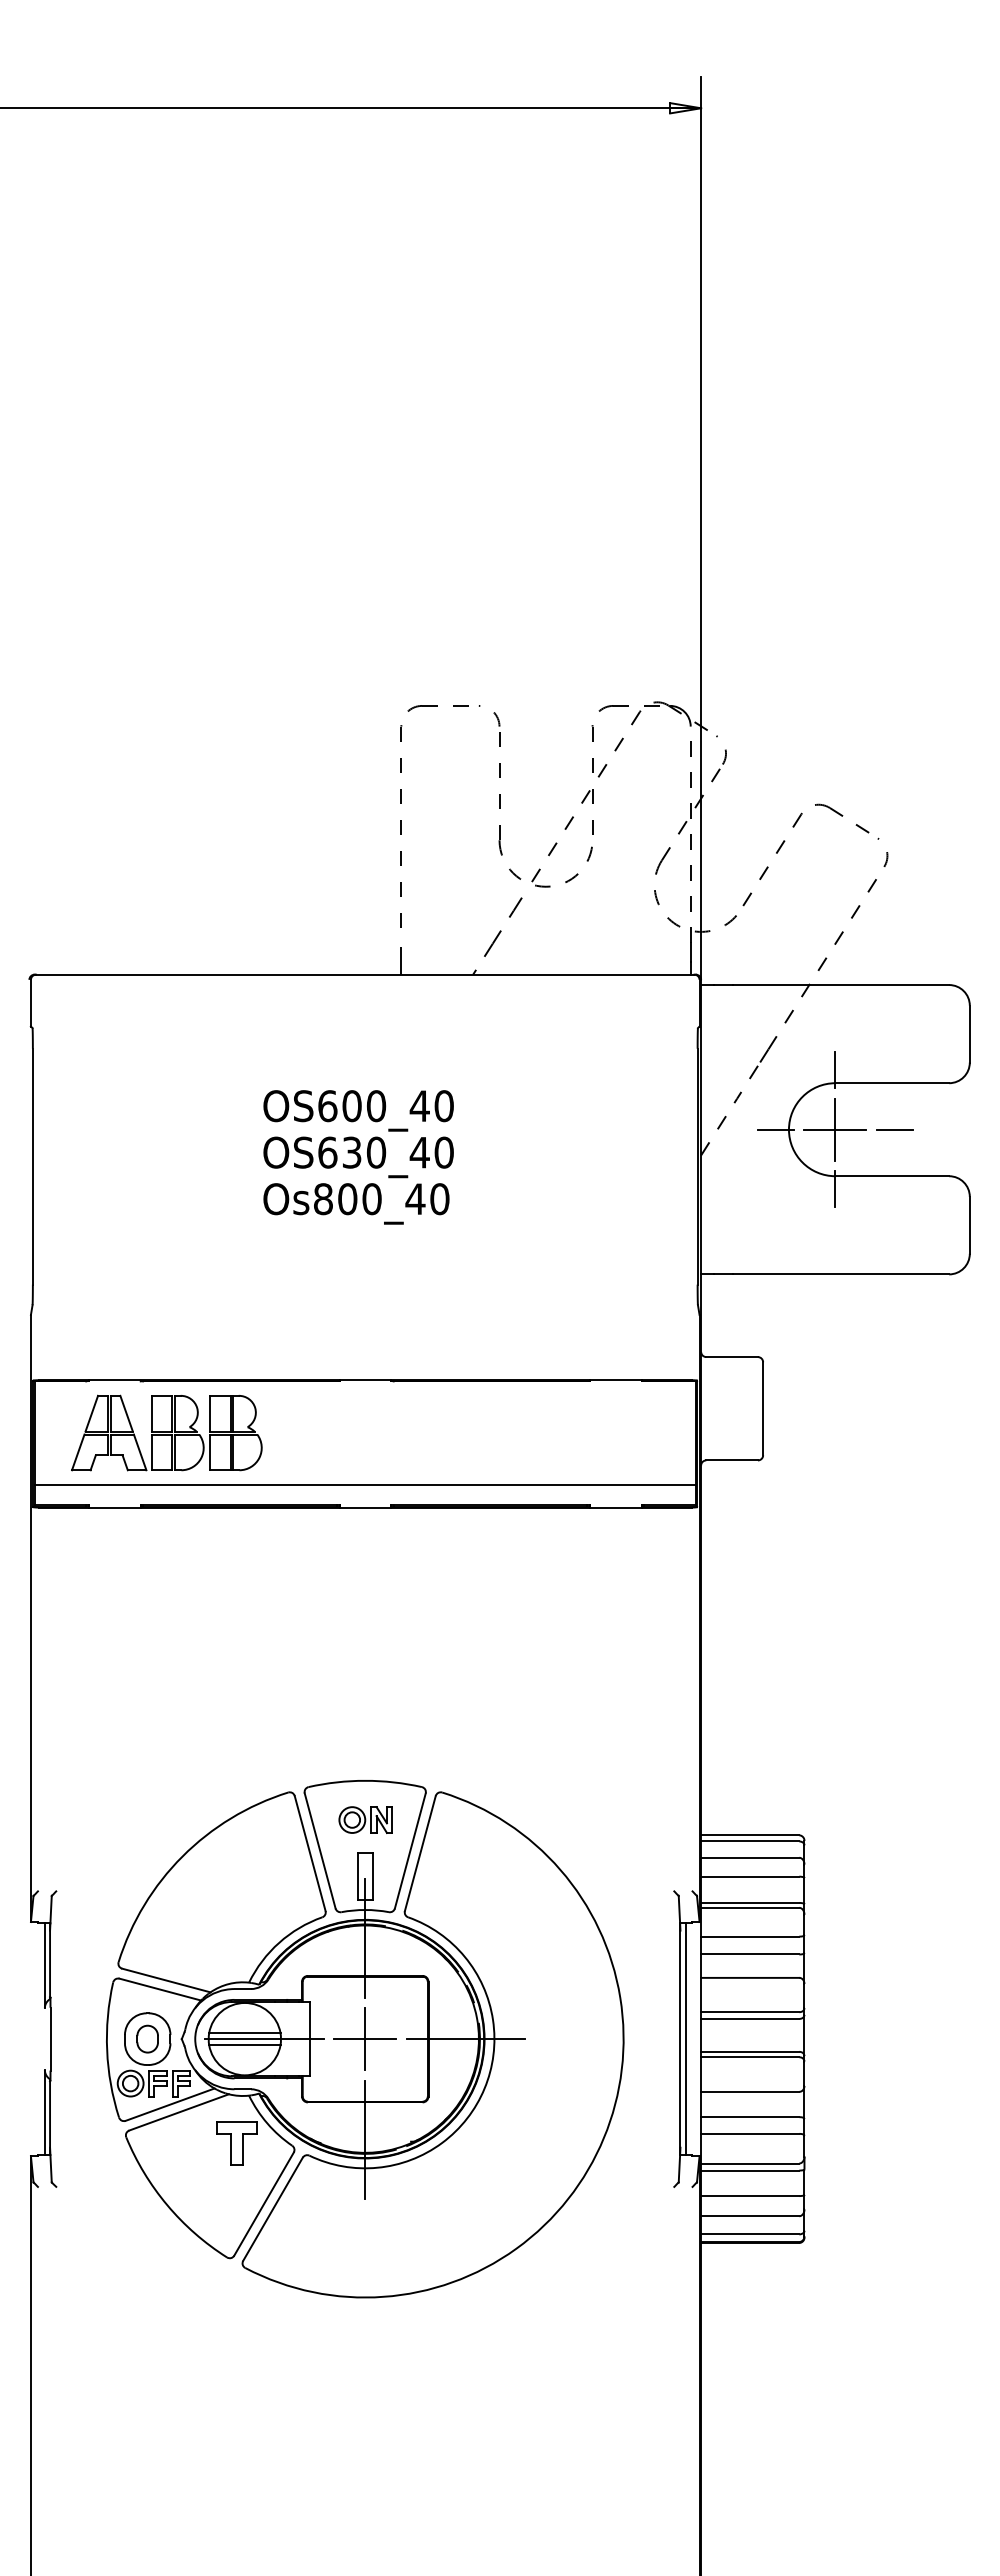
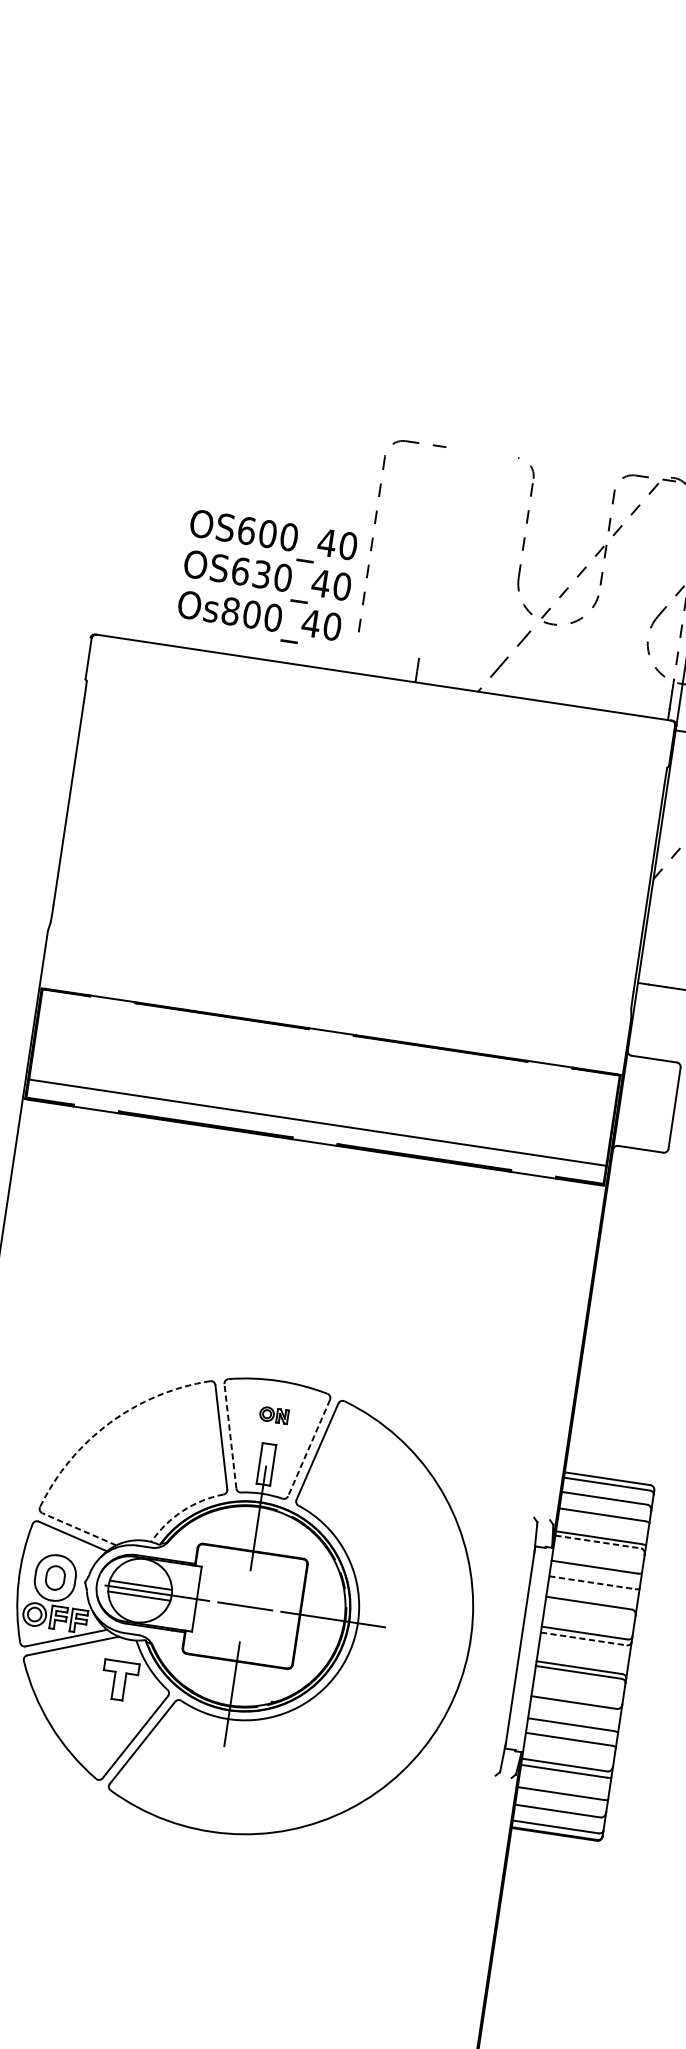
part: (401, 820) -> (372, 538), moved
text: (358, 1157) -> (266, 579), moved
part: (166, 1432) -> (150, 1051), removed
part: (365, 1819) -> (274, 1414), size x0.6
line: (320, 1850) -> (230, 1435), solid -> dashed
line: (410, 1850) -> (309, 1447), solid -> dashed
arc: (182, 1856) -> (109, 1423), solid -> dashed
line: (750, 1907) -> (598, 1541), solid -> dashed
arc: (279, 1942) -> (183, 1510), solid -> dashed
line: (750, 1954) -> (592, 1582), solid -> dashed
line: (166, 1980) -> (79, 1529), solid -> dashed
line: (750, 2018) -> (584, 1638), solid -> dashed
line: (685, 2038) -> (524, 1647), removed
line: (365, 2039) -> (245, 1606), removed

